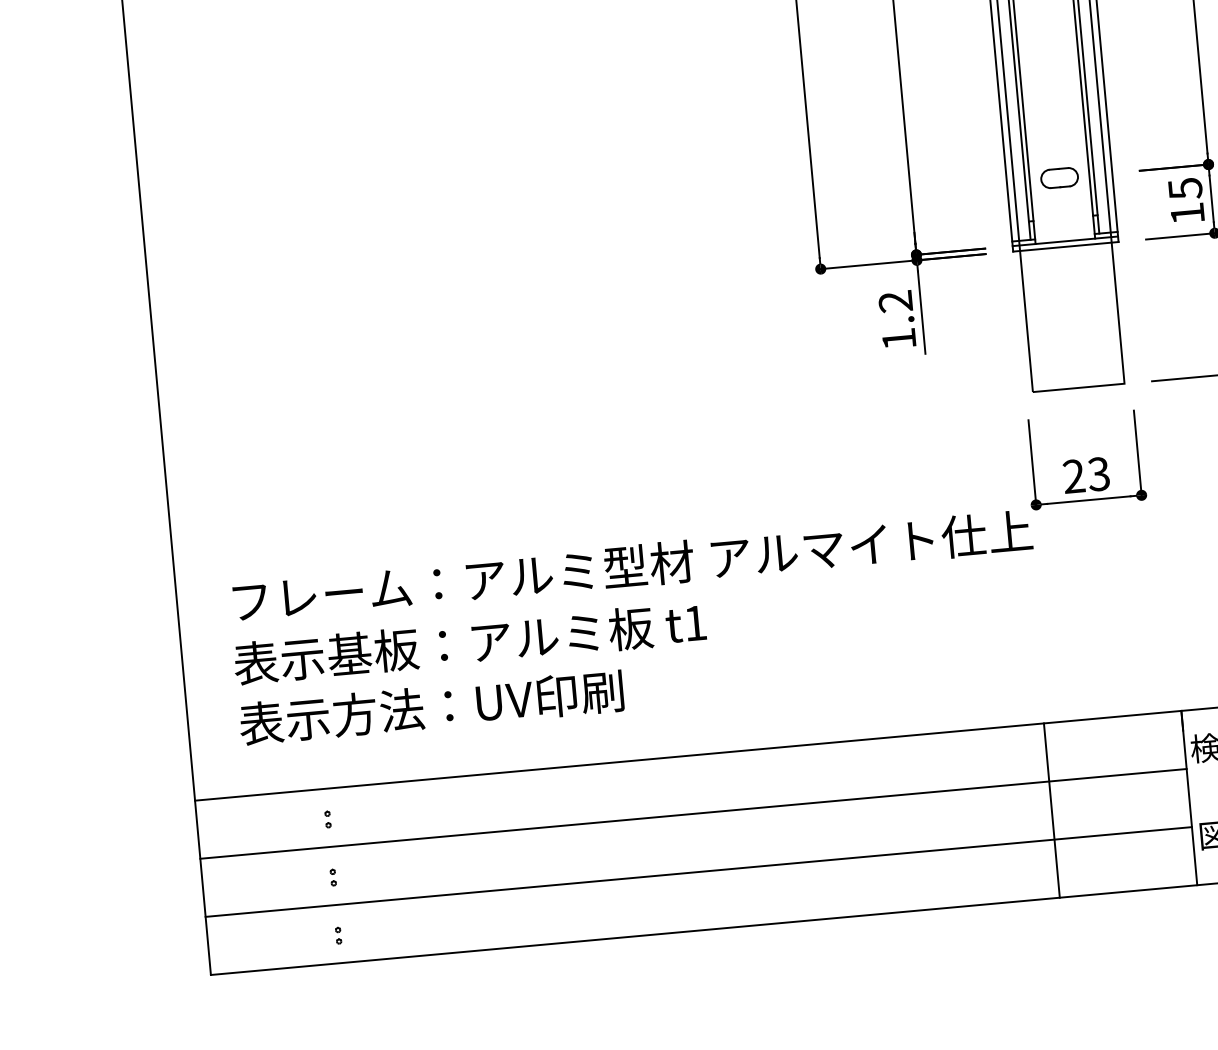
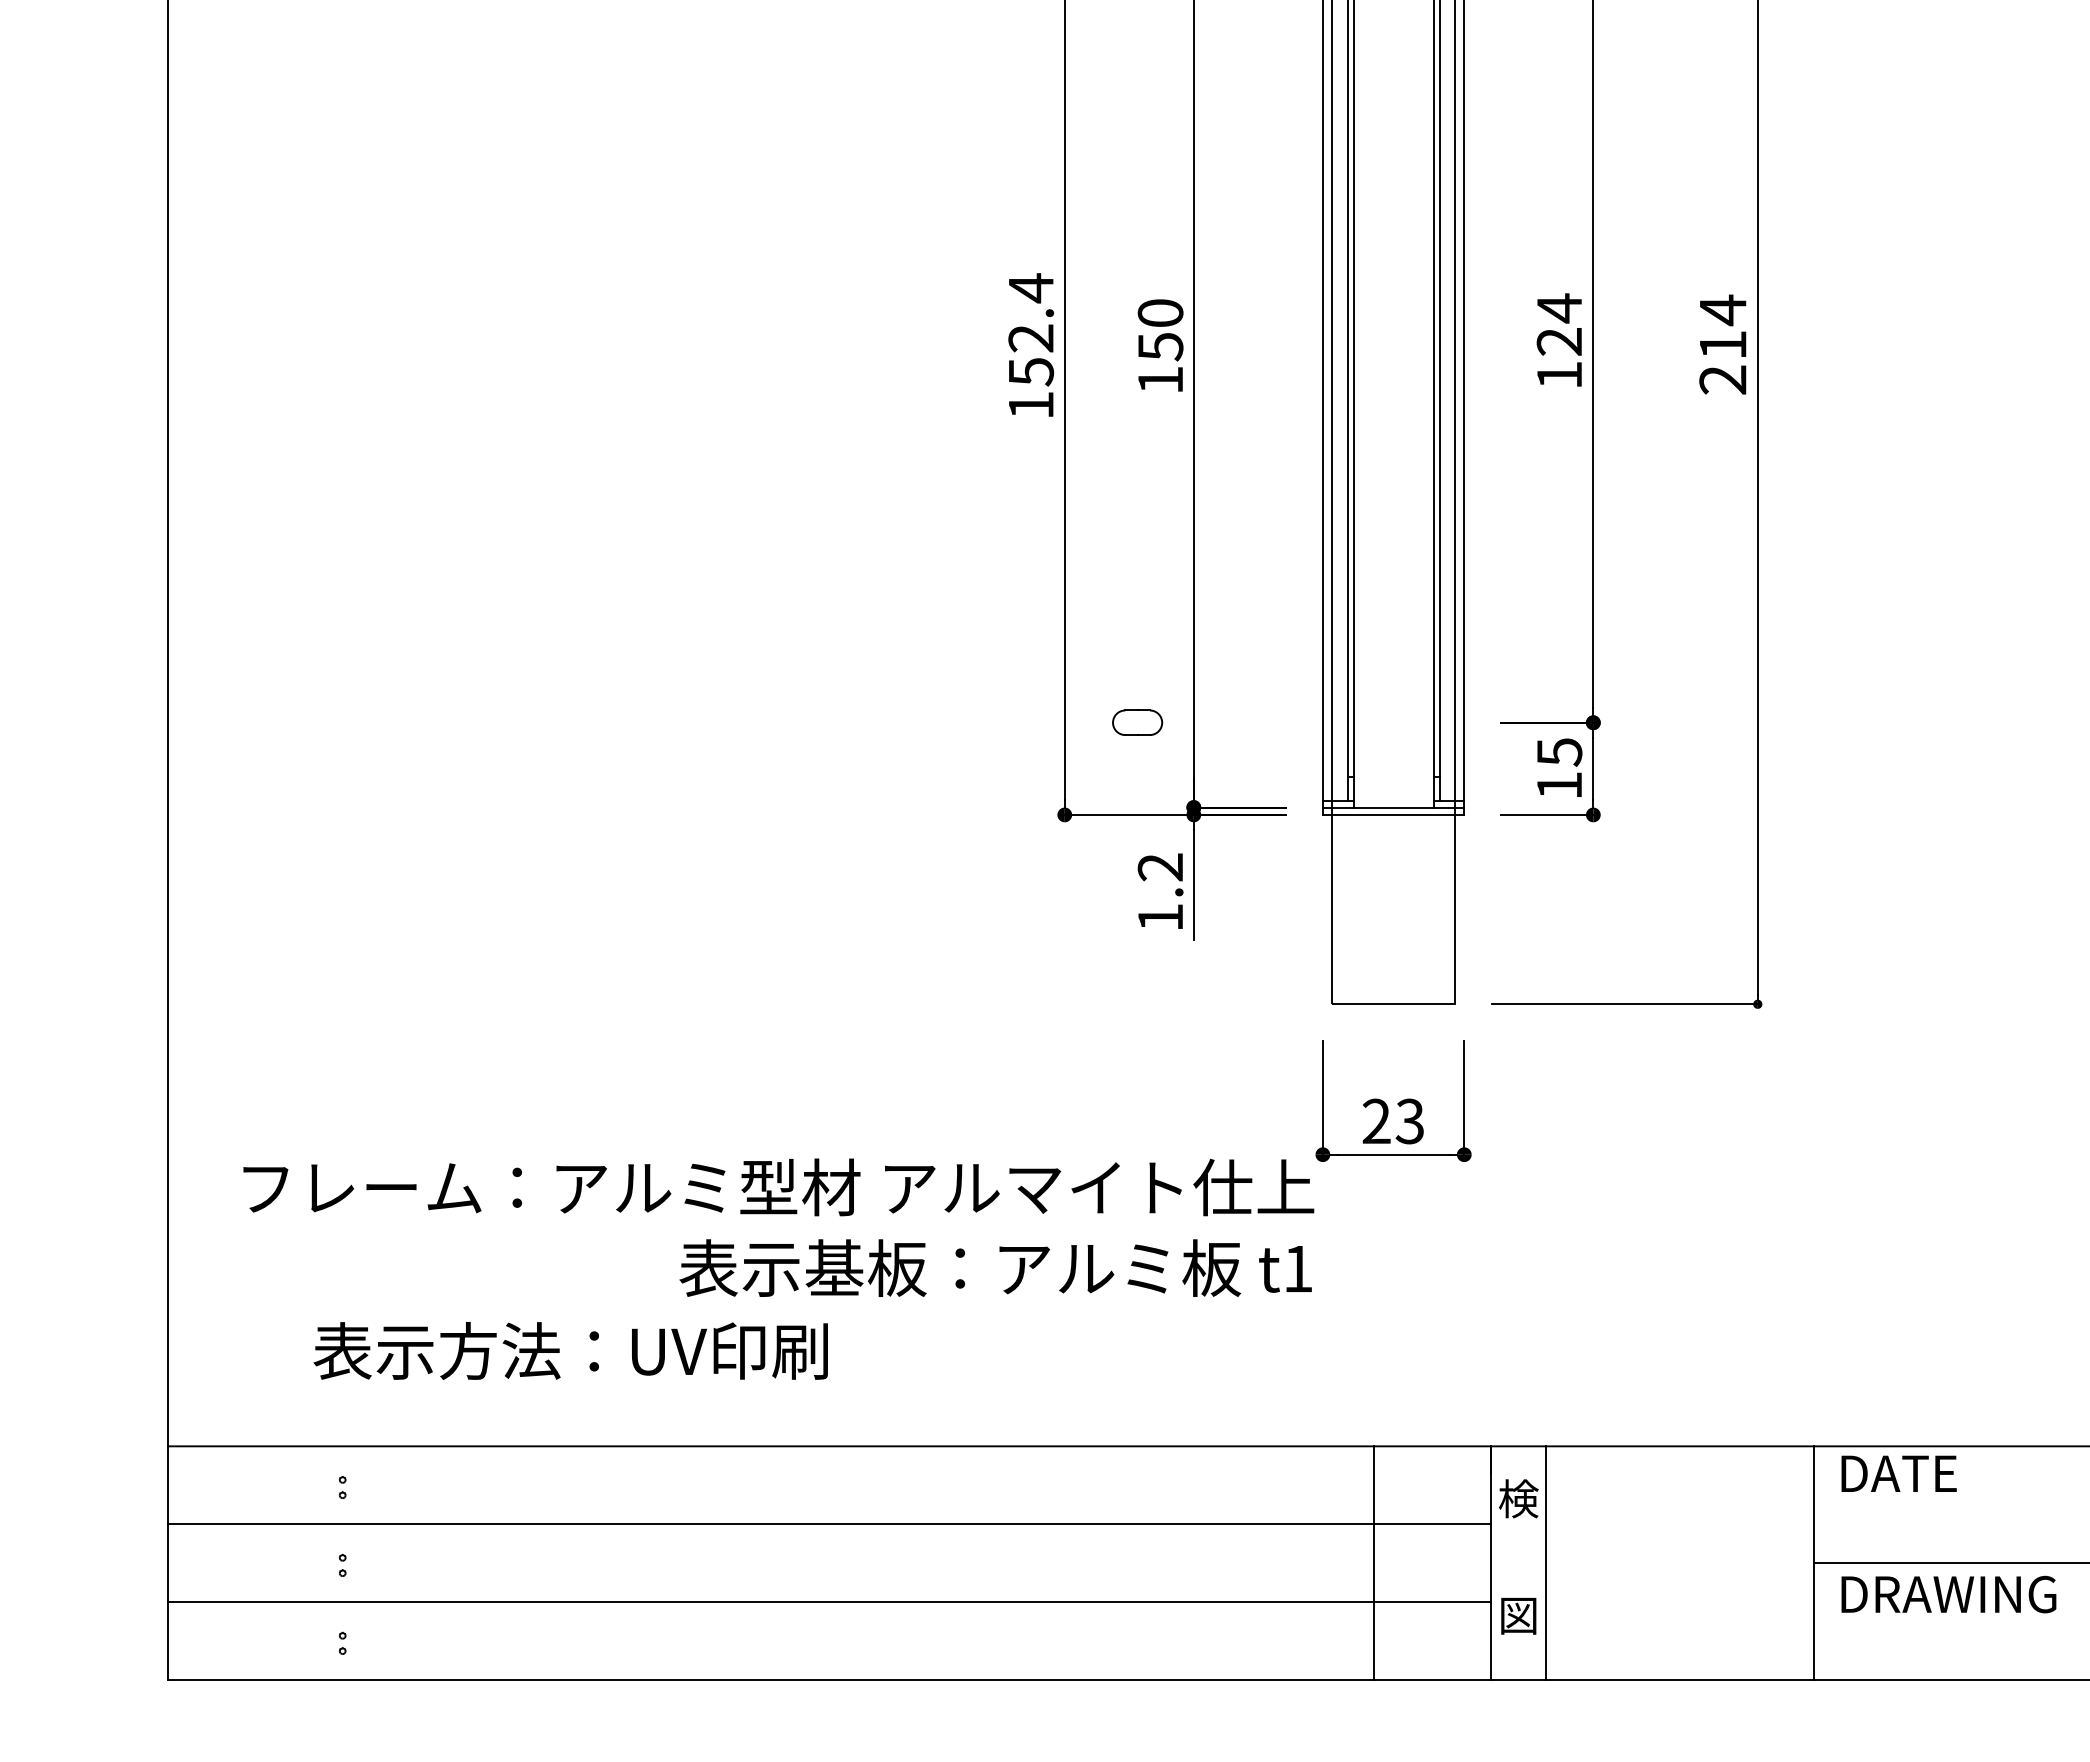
part: (1059, 177) -> (1137, 722), moved
text: (469, 642) -> (995, 1267), moved
text: (431, 707) -> (570, 1350), moved
line: (1051, 810) -> (1373, 1563), moved

